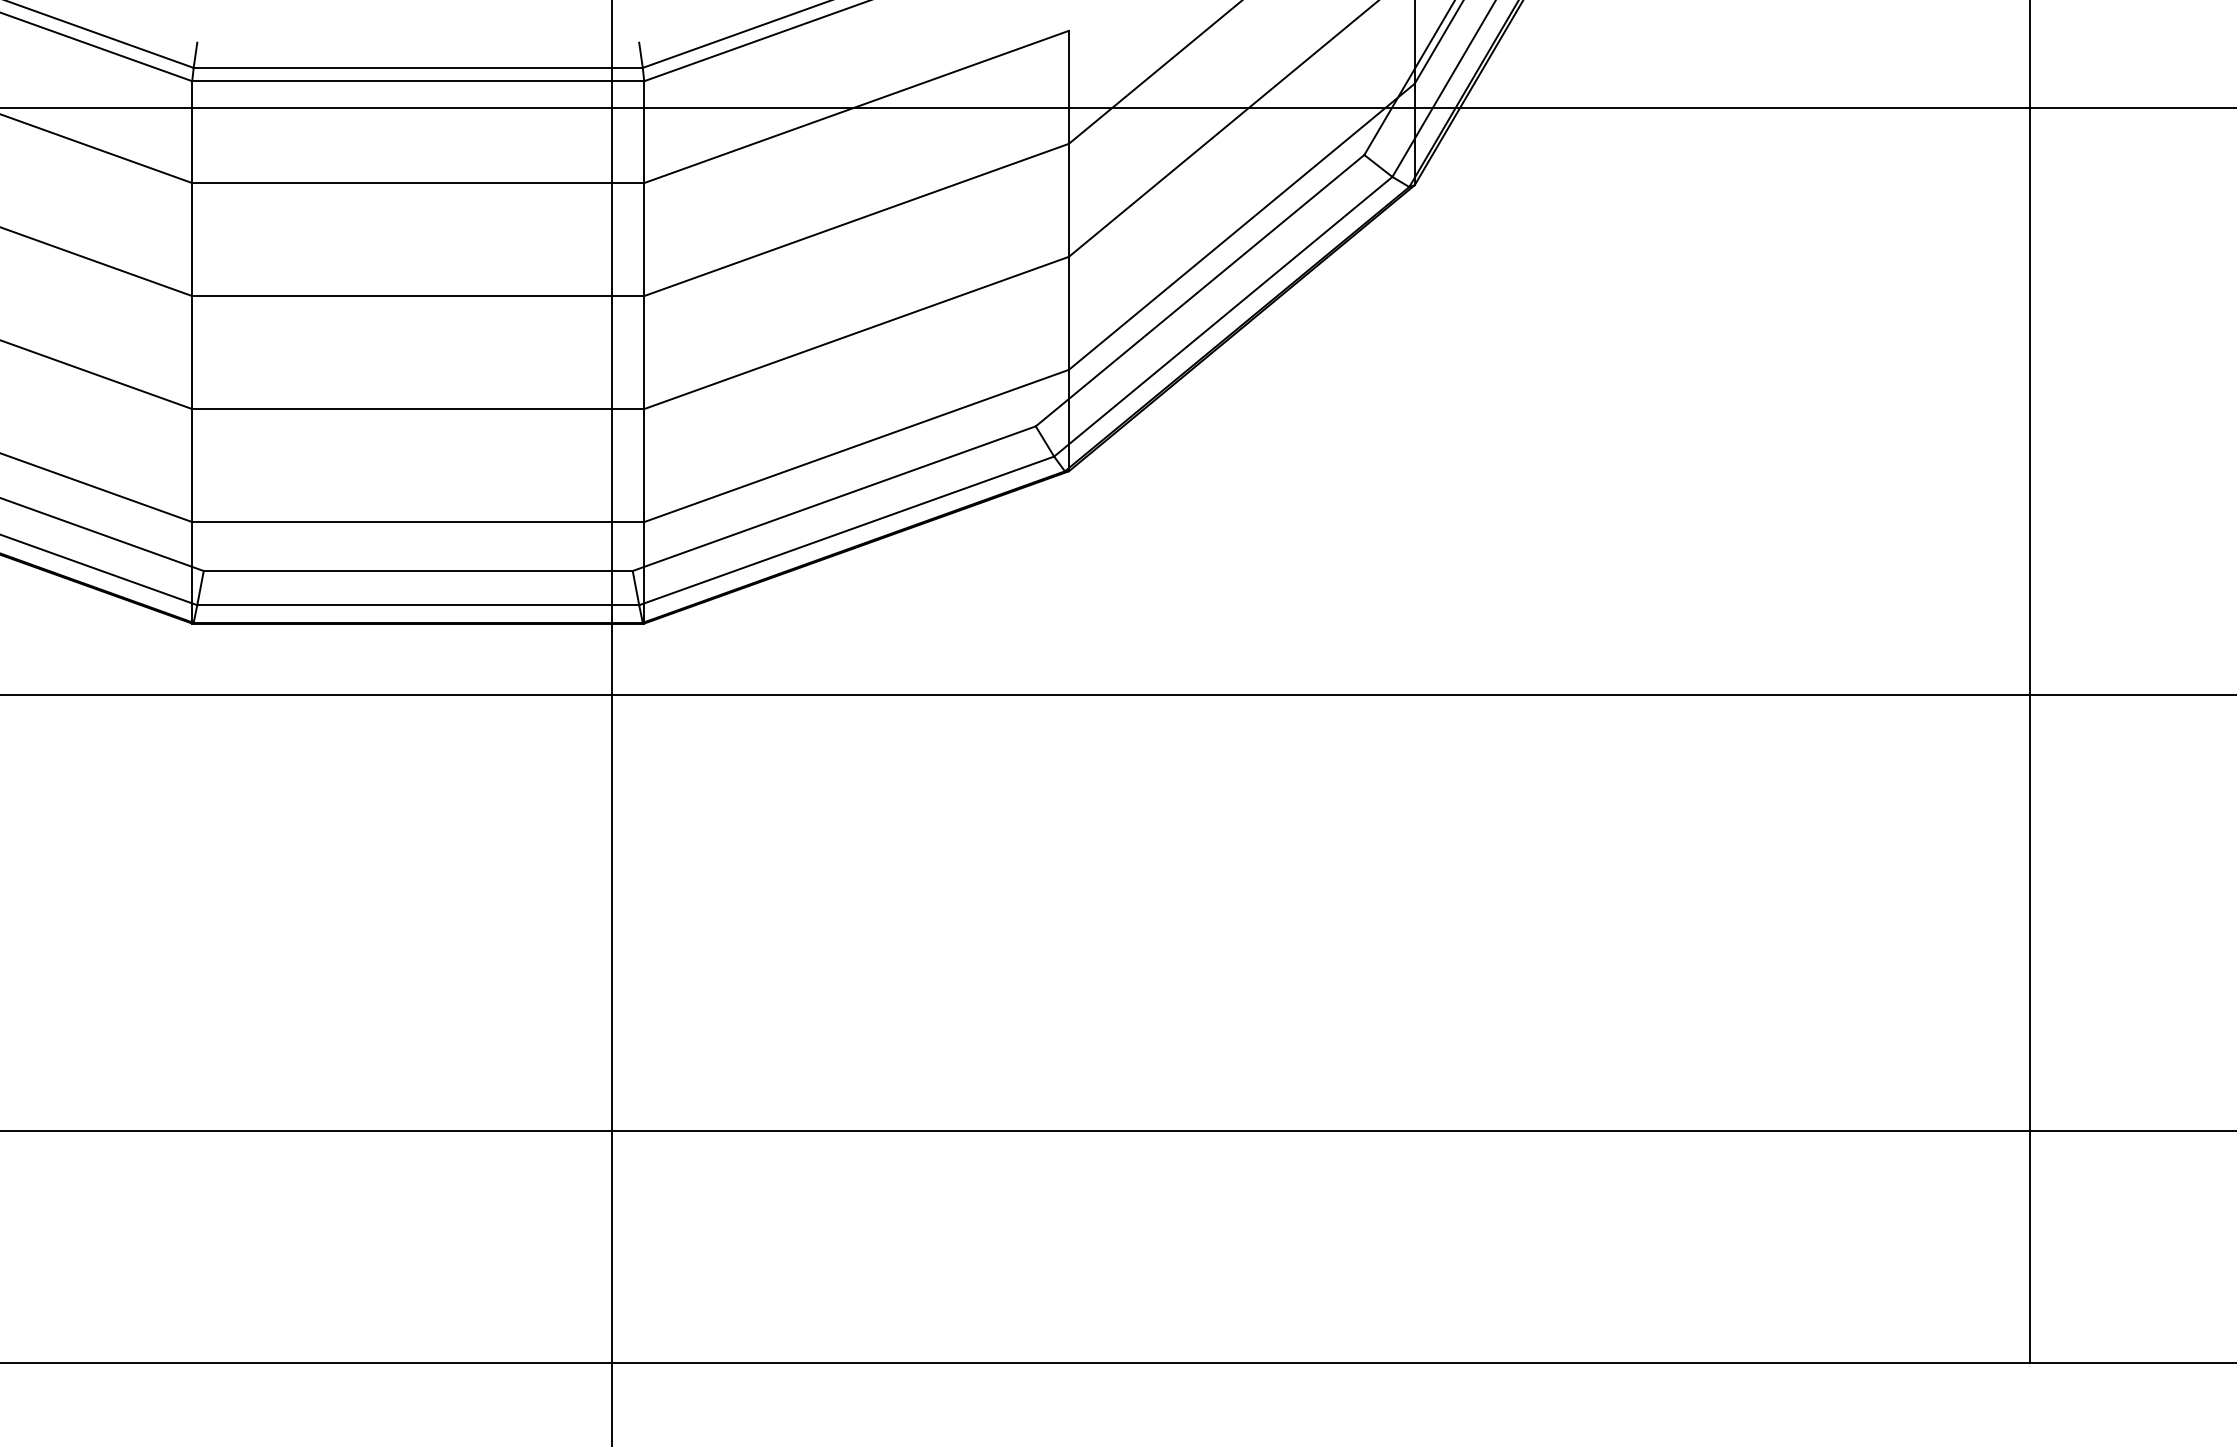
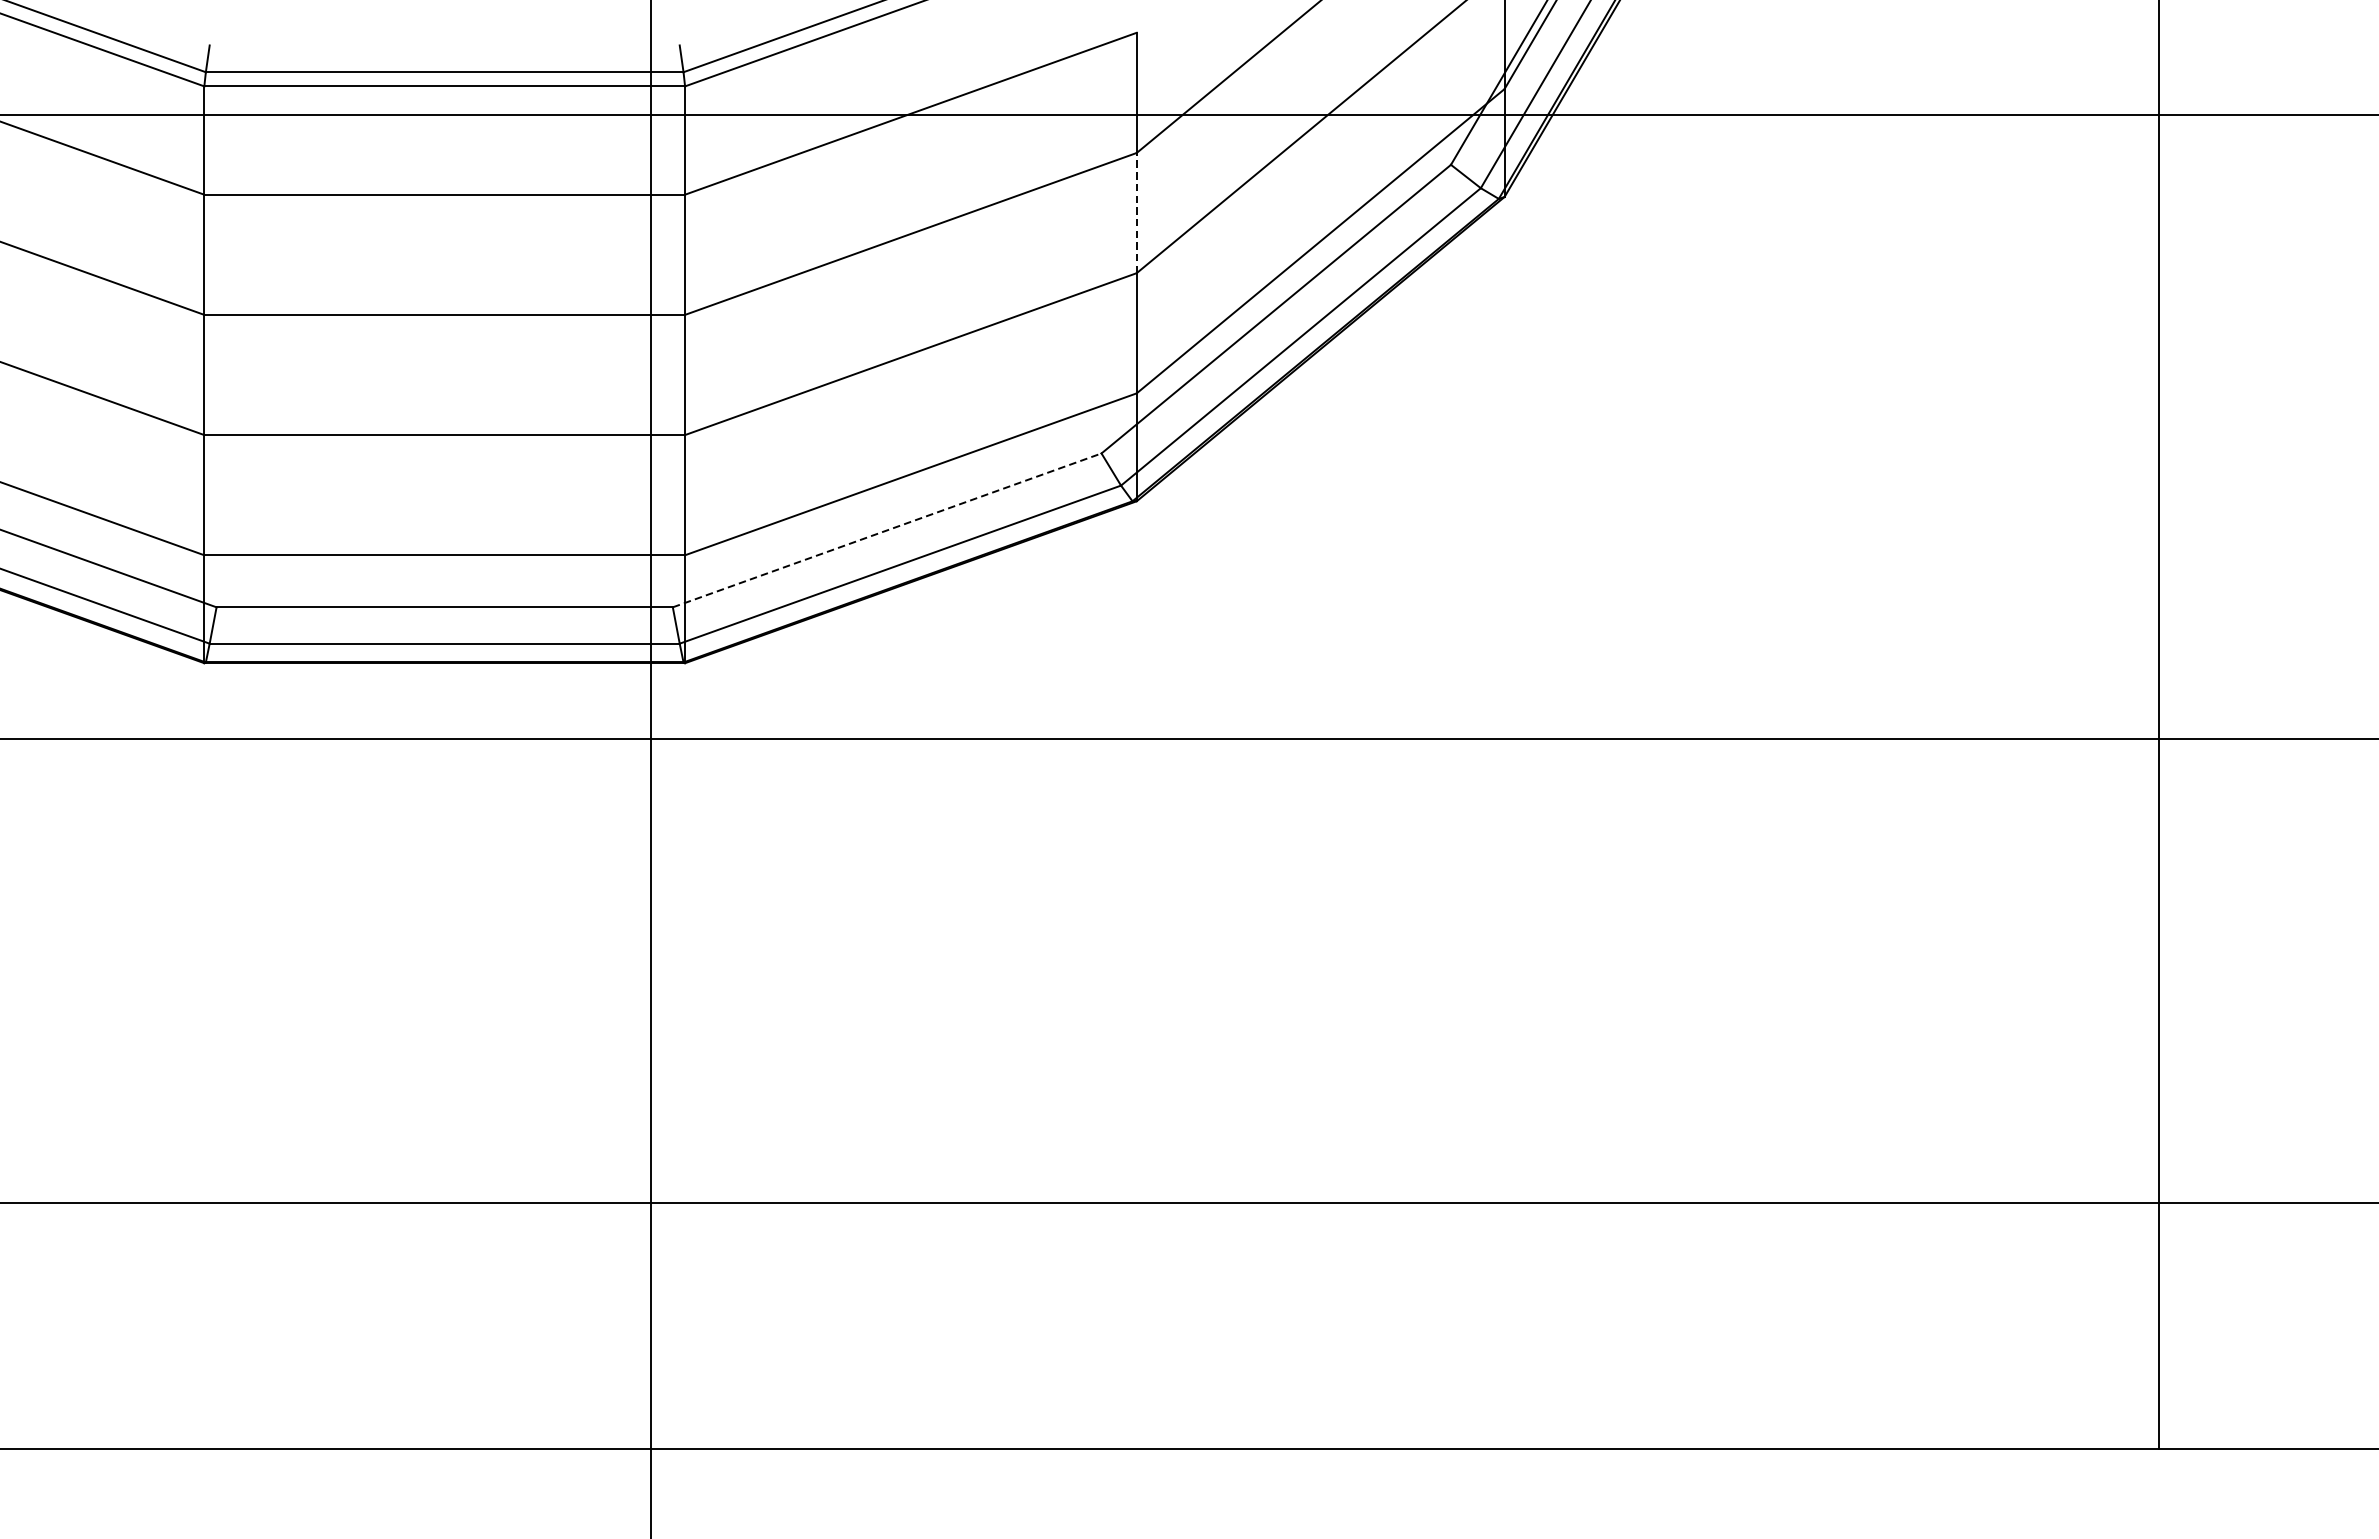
line: (1068, 200) -> (1136, 213), solid -> dashed
line: (834, 498) -> (887, 530), solid -> dashed

